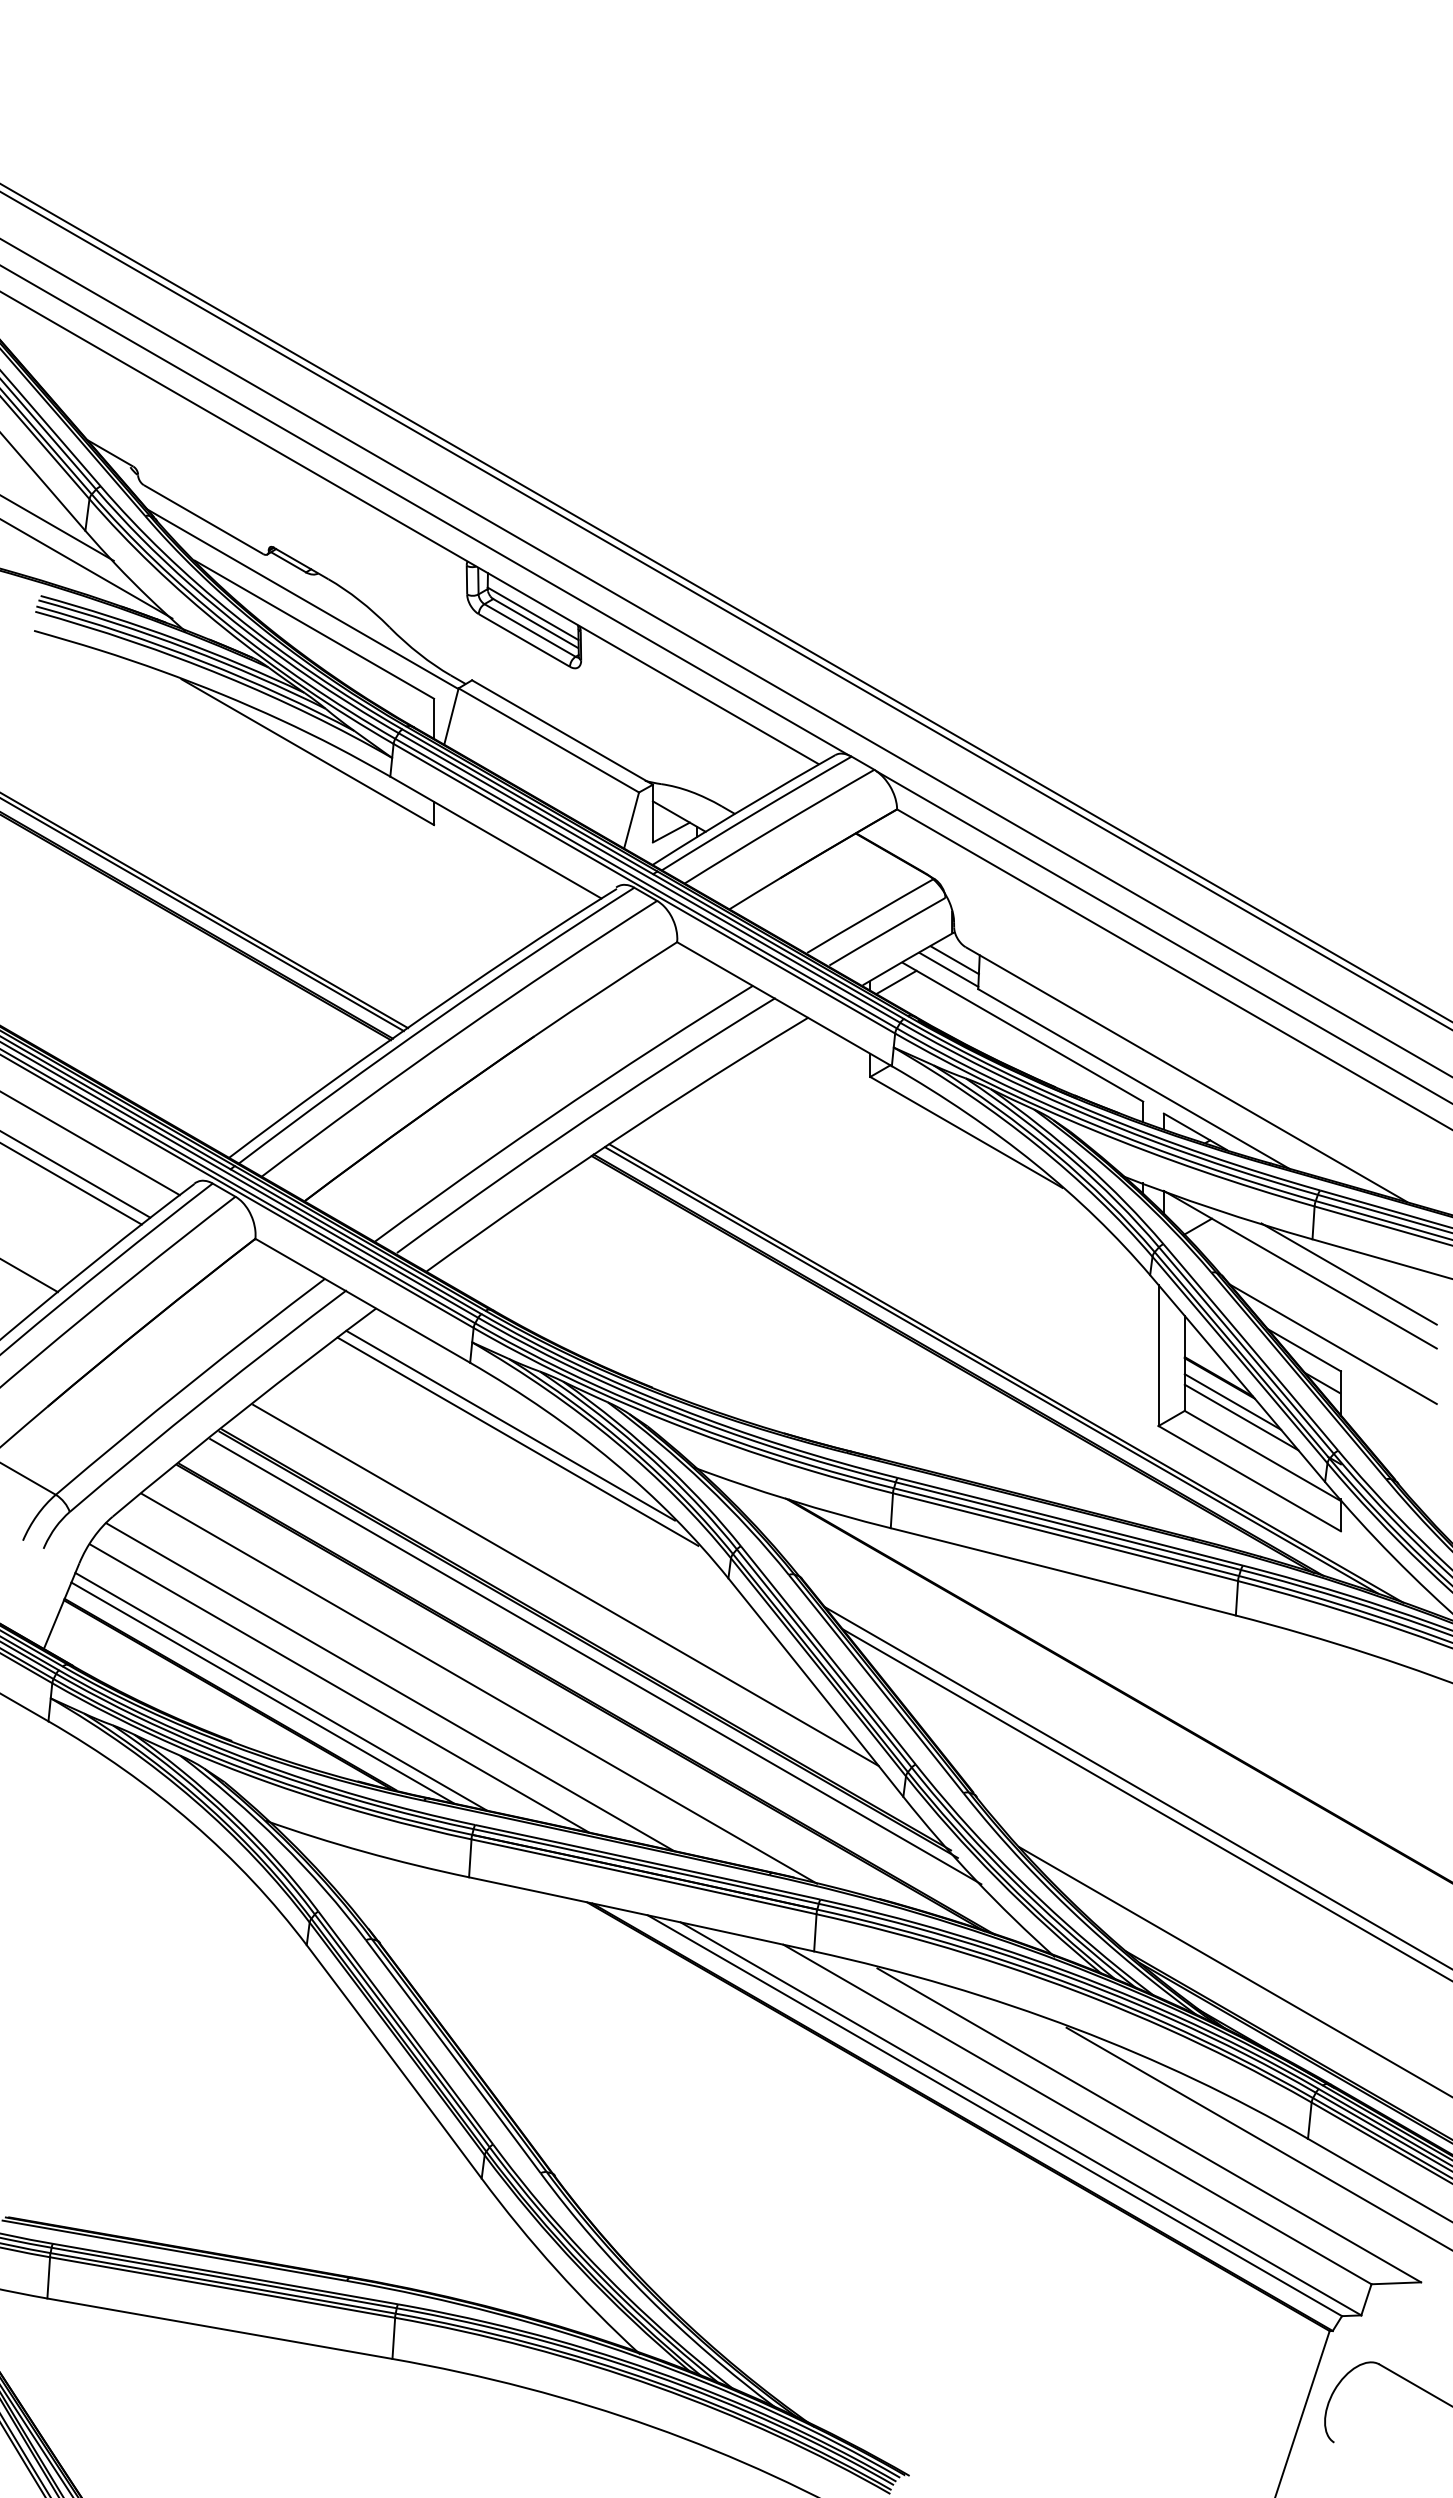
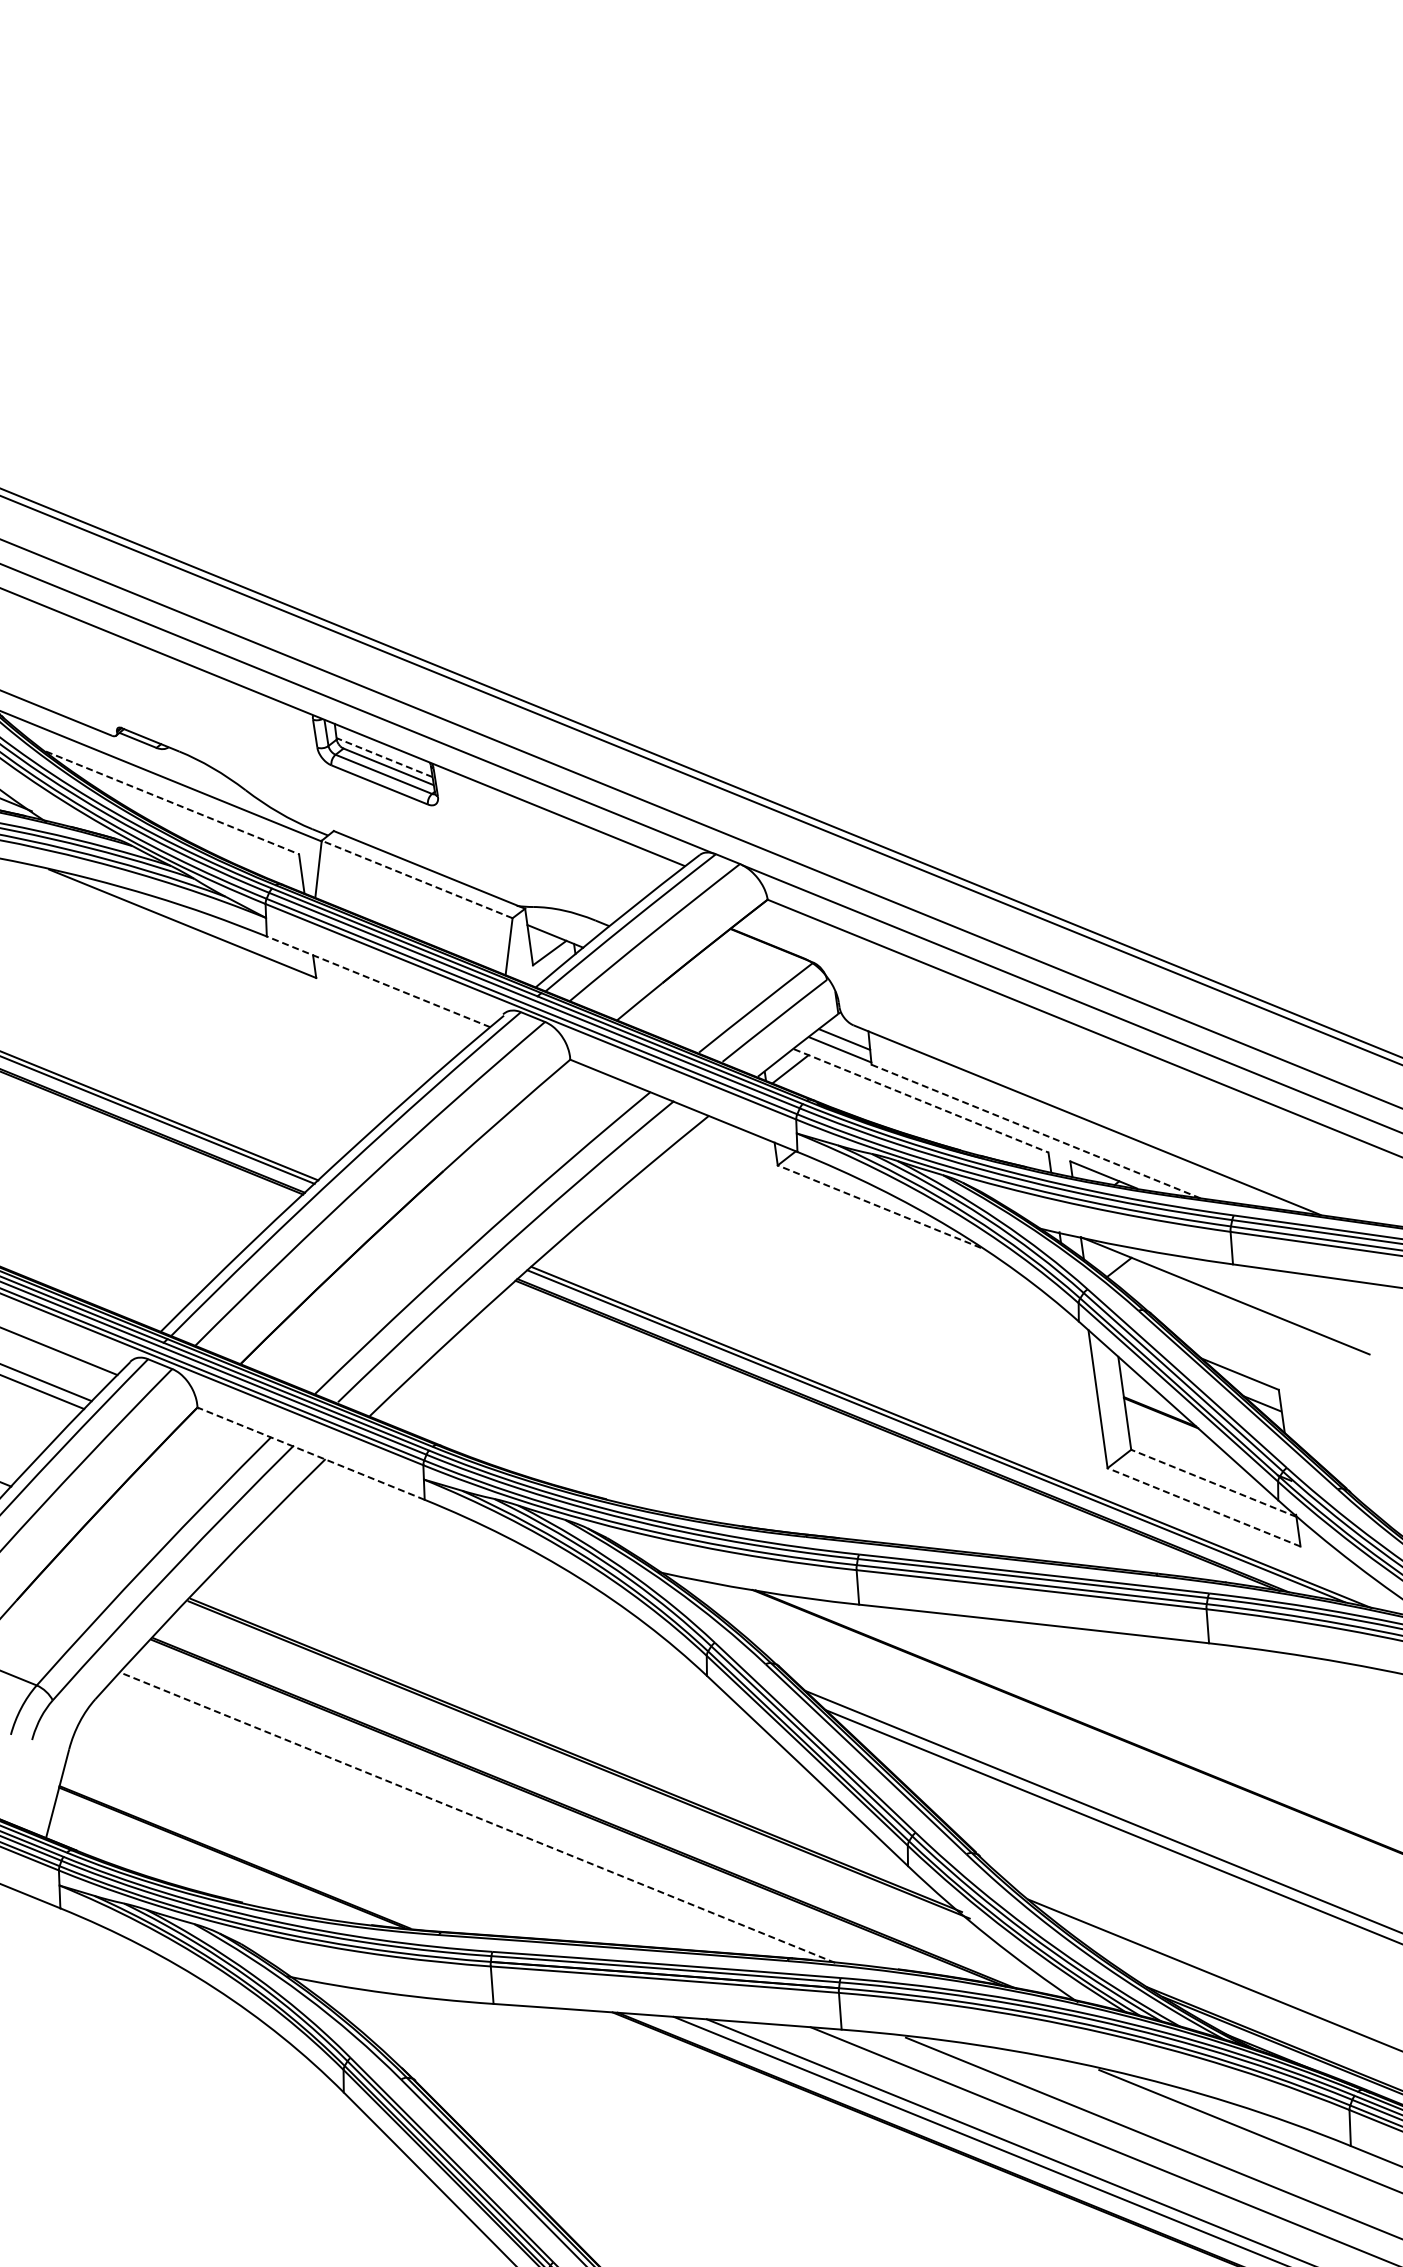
line: (532, 613) -> (383, 757), solid -> dashed
line: (314, 629) -> (172, 802), solid -> dashed
line: (548, 740) -> (416, 879), solid -> dashed
line: (495, 837) -> (378, 981), solid -> dashed
line: (1022, 1032) -> (920, 1101), solid -> dashed
line: (1133, 1078) -> (1035, 1131), solid -> dashed
line: (966, 1132) -> (879, 1206), solid -> dashed
line: (1348, 1273) -> (1272, 1292), removed
line: (362, 1300) -> (310, 1453), solid -> dashed
line: (1332, 1344) -> (1266, 1364), removed
line: (1232, 1401) -> (1176, 1434), removed
line: (1241, 1417) -> (1187, 1448), removed
line: (510, 1425) -> (472, 1555), removed
line: (517, 1441) -> (481, 1570), removed
line: (1262, 1455) -> (1213, 1482), solid -> dashed
line: (1249, 1478) -> (1203, 1507), solid -> dashed
line: (565, 1584) -> (548, 1704), removed
line: (595, 1661) -> (588, 1775), removed
line: (390, 1687) -> (390, 1828), removed
line: (339, 1688) -> (340, 1836), removed
line: (478, 1688) -> (477, 1817), solid -> dashed
line: (281, 1691) -> (284, 1847), removed
line: (262, 1692) -> (266, 1850), removed

